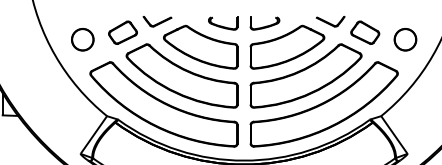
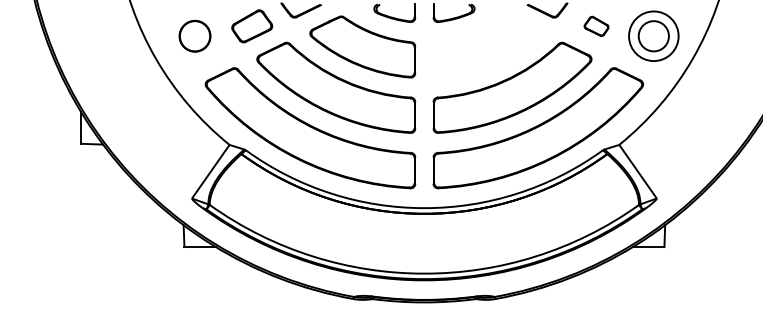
part: (365, 32) -> (596, 26), size x0.6
circle: (405, 39) -> (653, 35), size x1.6
part: (287, 46) -> (485, 46), removed

